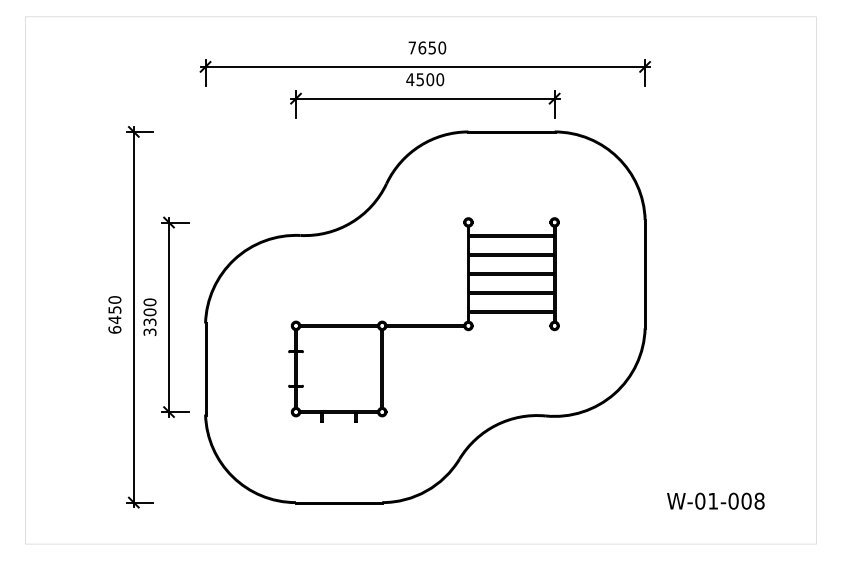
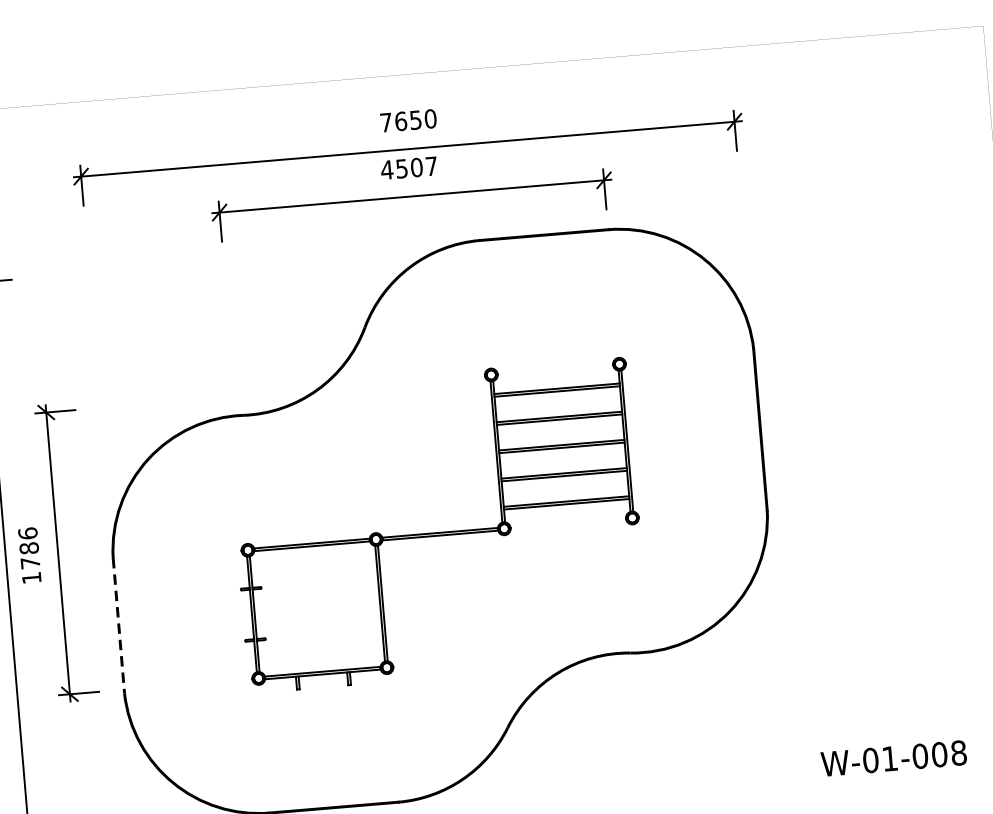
text: (440, 79) -> (431, 166), 4500 -> 4507
text: (149, 316) -> (28, 554), 3300 -> 1786
line: (205, 369) -> (118, 626), solid -> dashed

